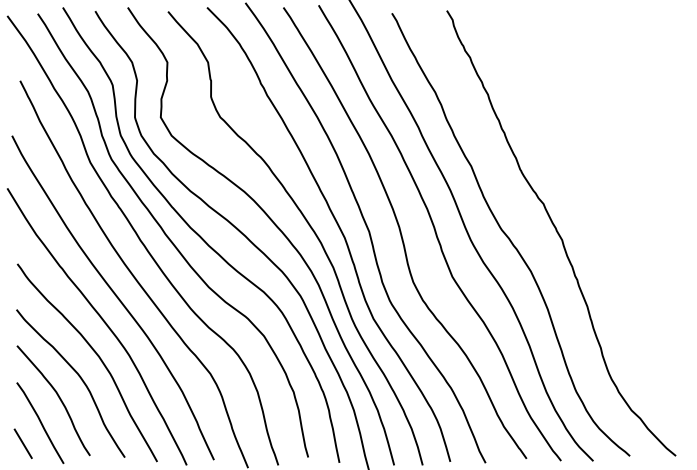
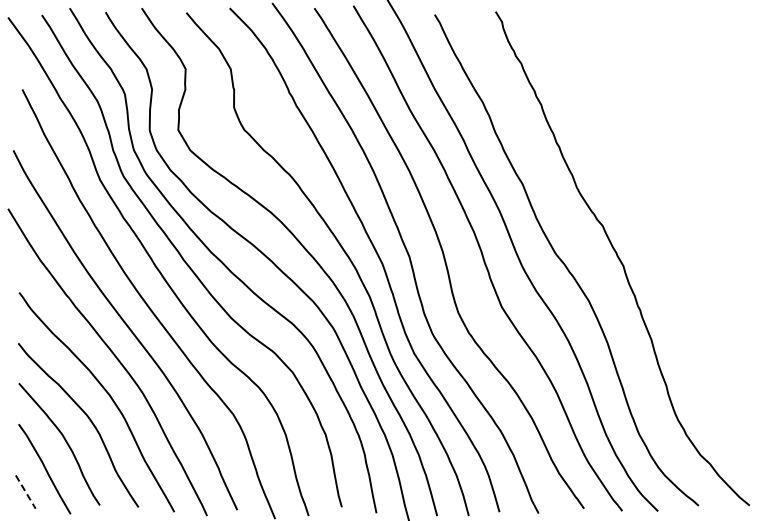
line: (23, 444) -> (26, 492), solid -> dashed

